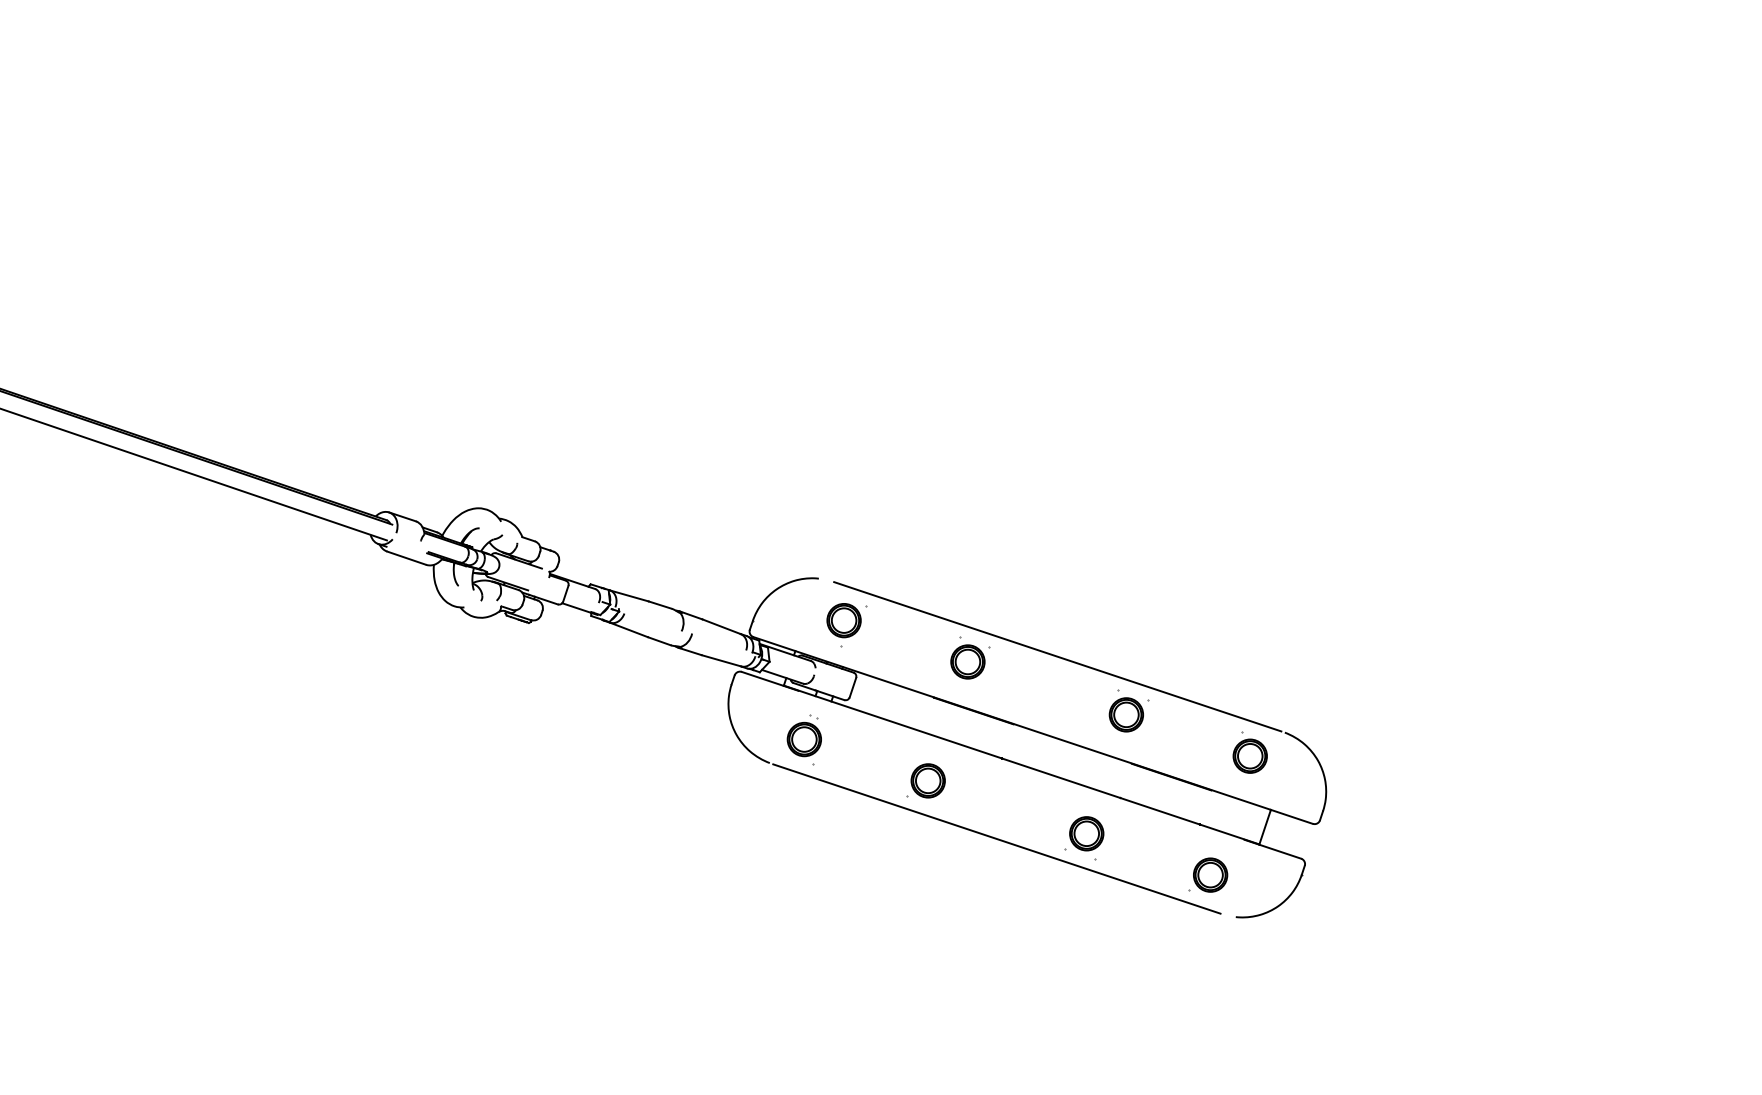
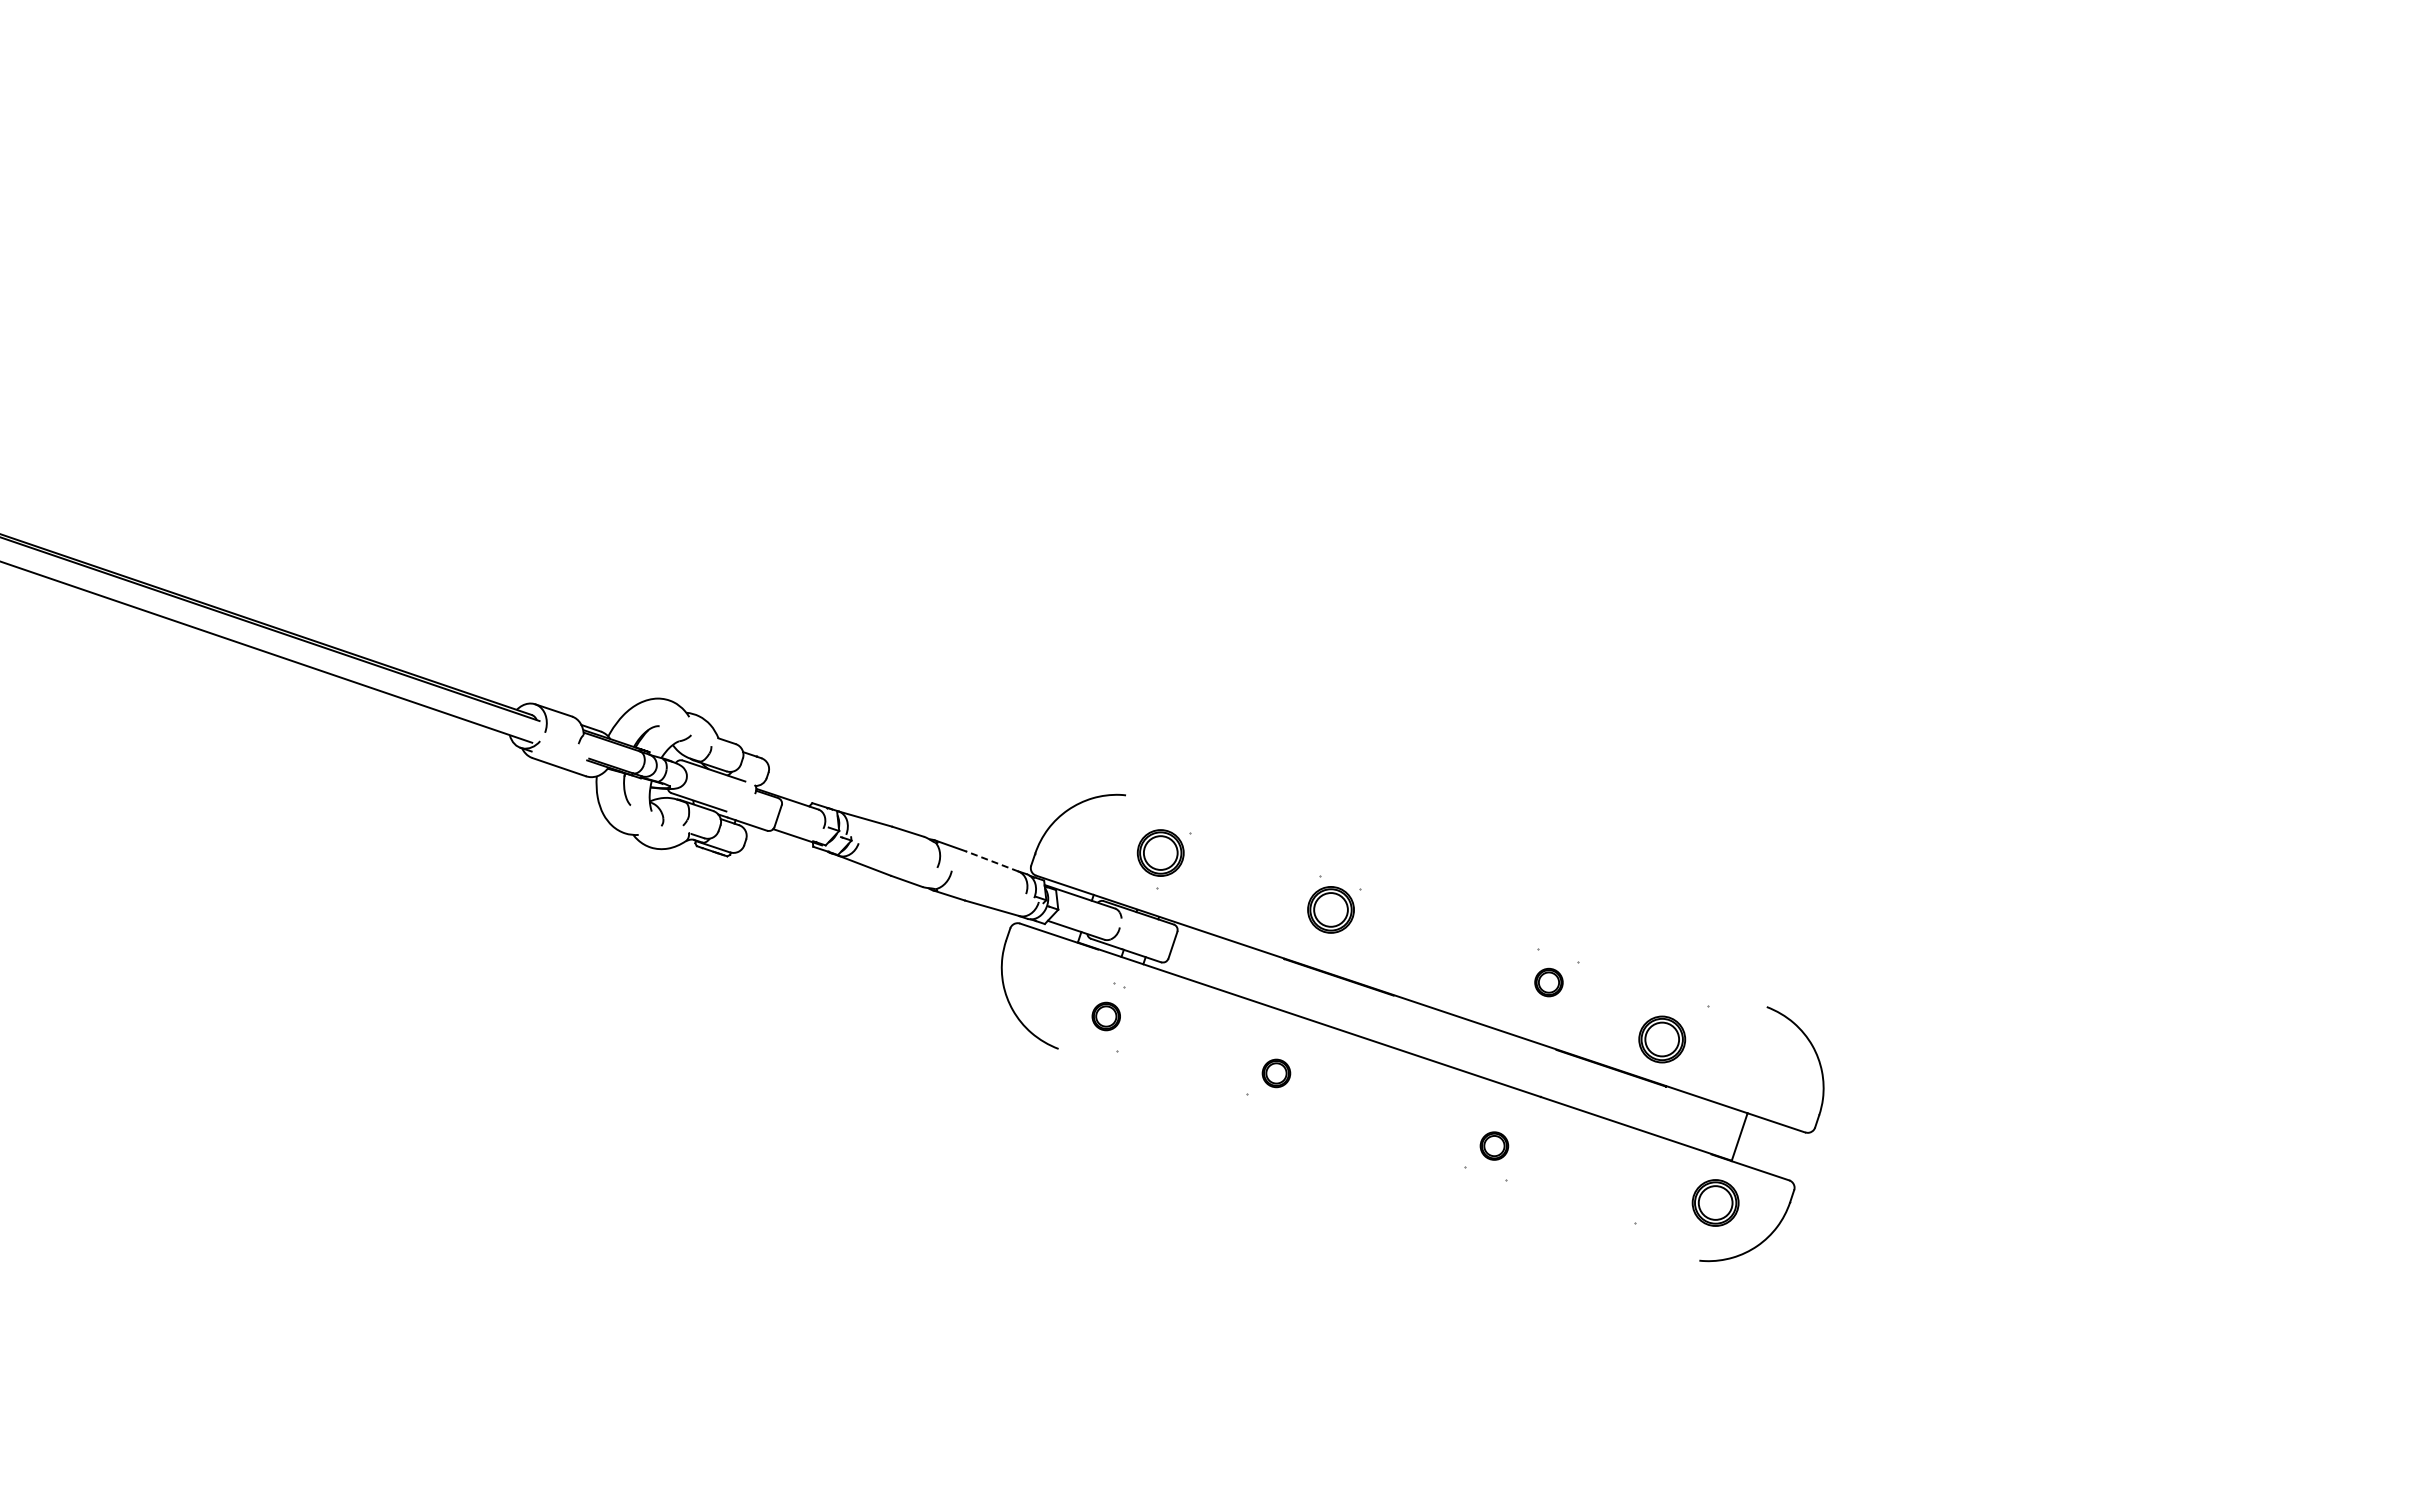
line: (721, 626) -> (992, 861), solid -> dashed
line: (1057, 656) -> (1454, 902), removed
part: (1126, 714) -> (1548, 982), size x0.6
part: (804, 739) -> (1106, 1016), size x0.6
part: (1250, 756) -> (1662, 1039), moved
part: (928, 780) -> (1276, 1073), size x0.6
part: (1086, 833) -> (1494, 1145), size x0.6
line: (996, 838) -> (1370, 1152), removed
part: (1210, 874) -> (1715, 1202), moved

